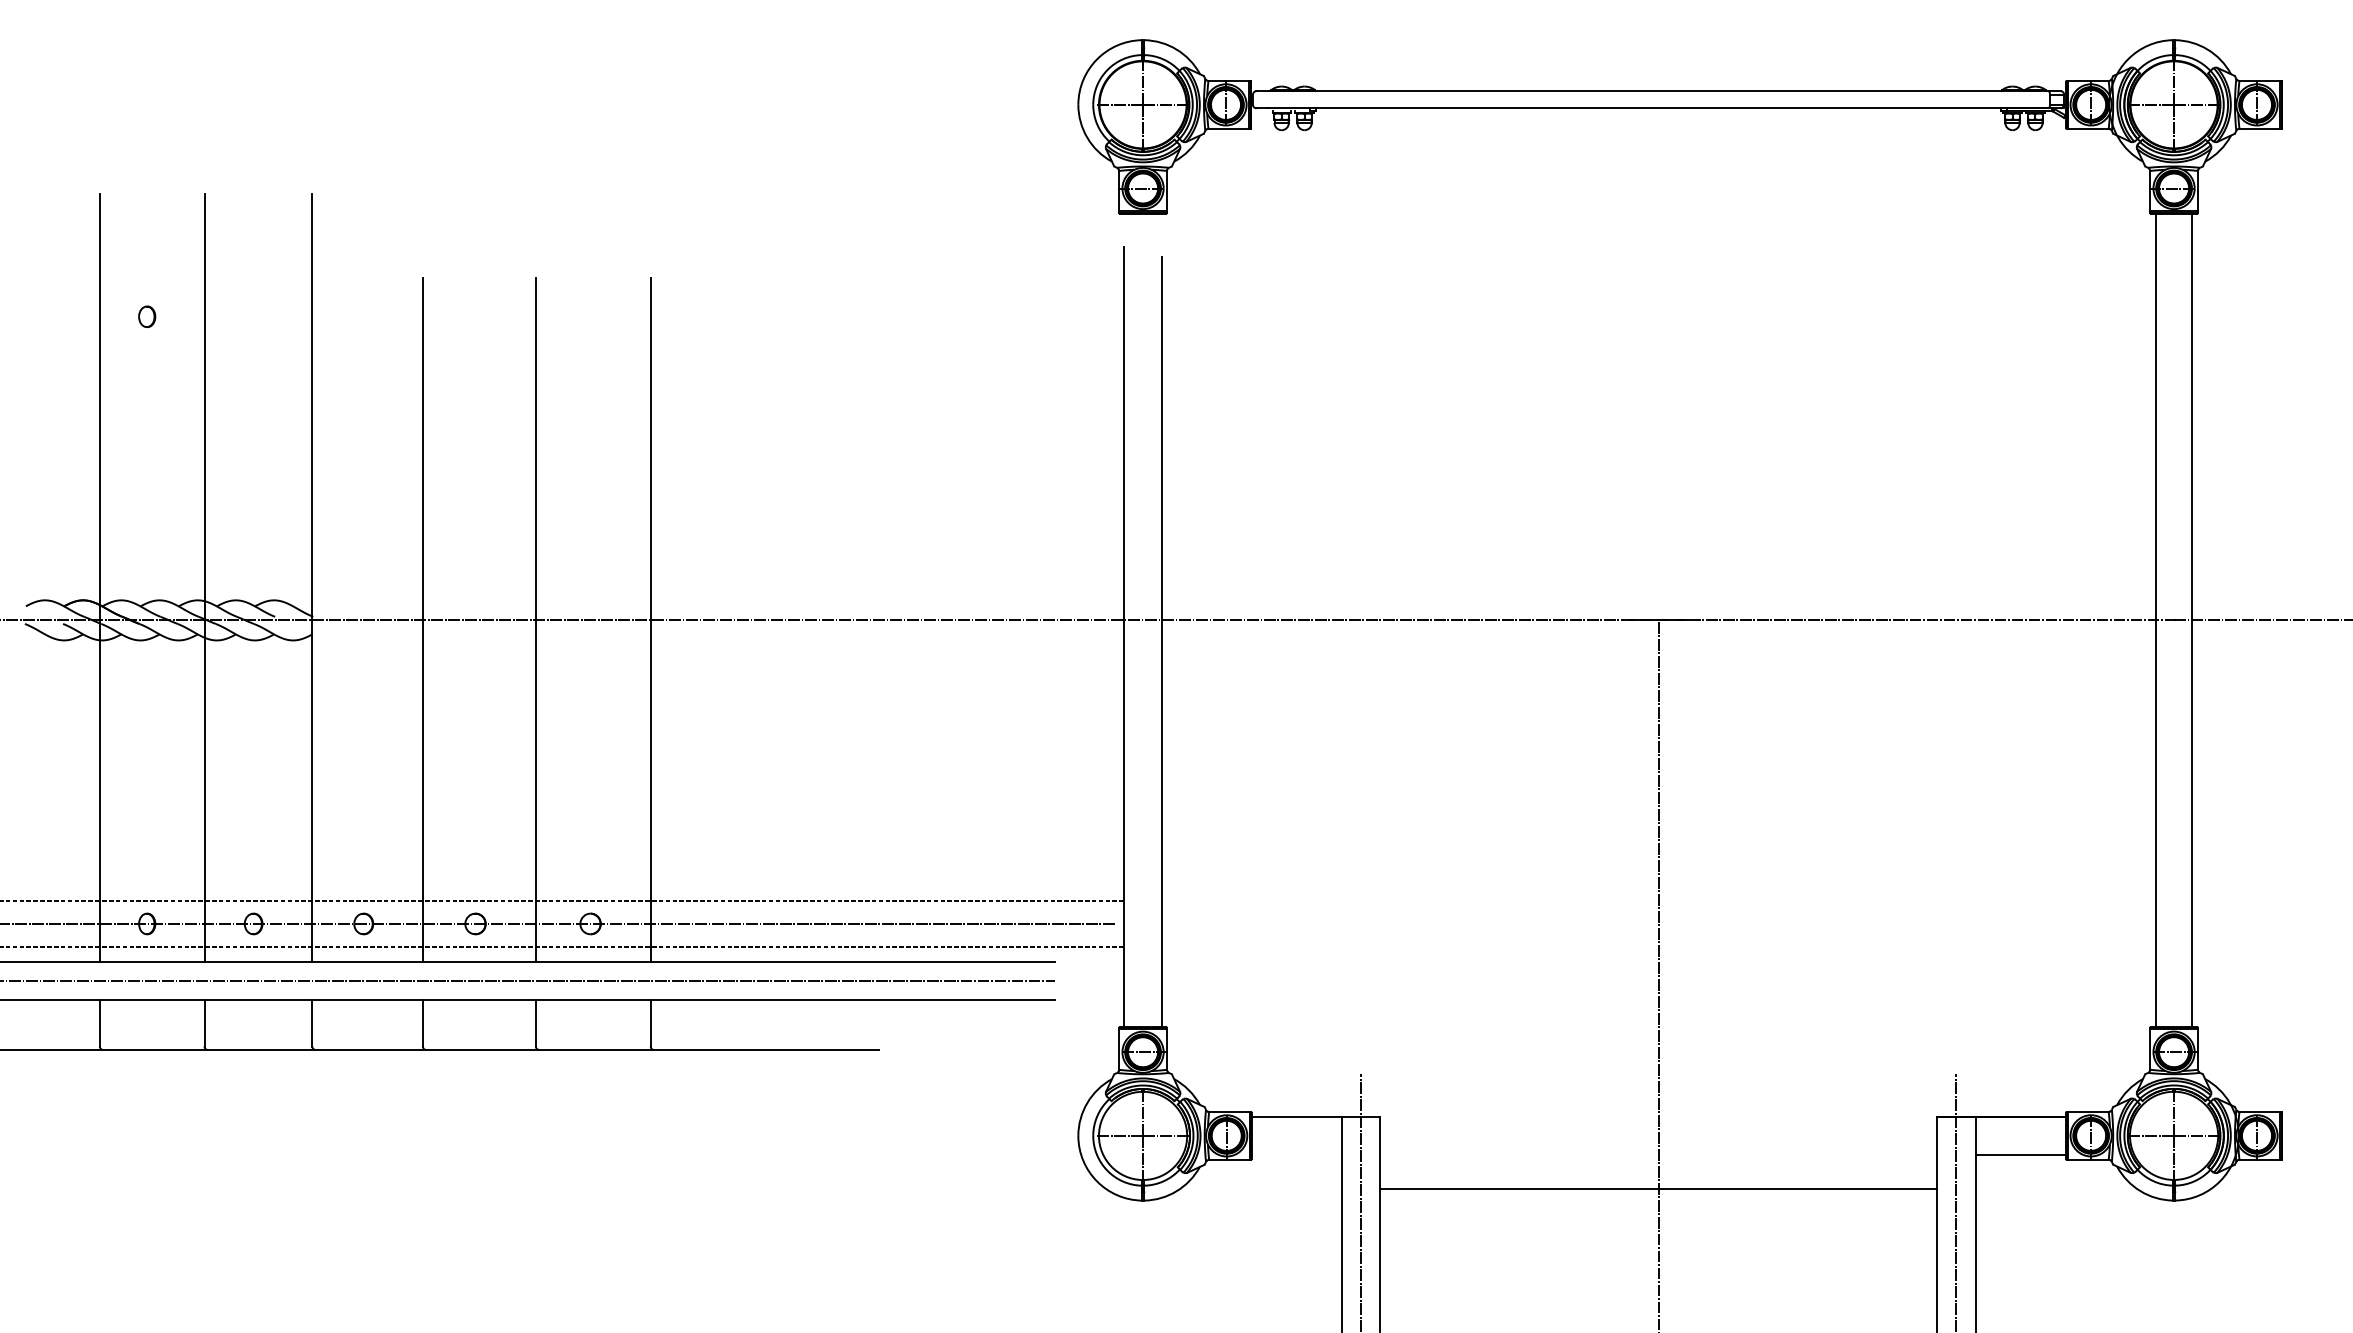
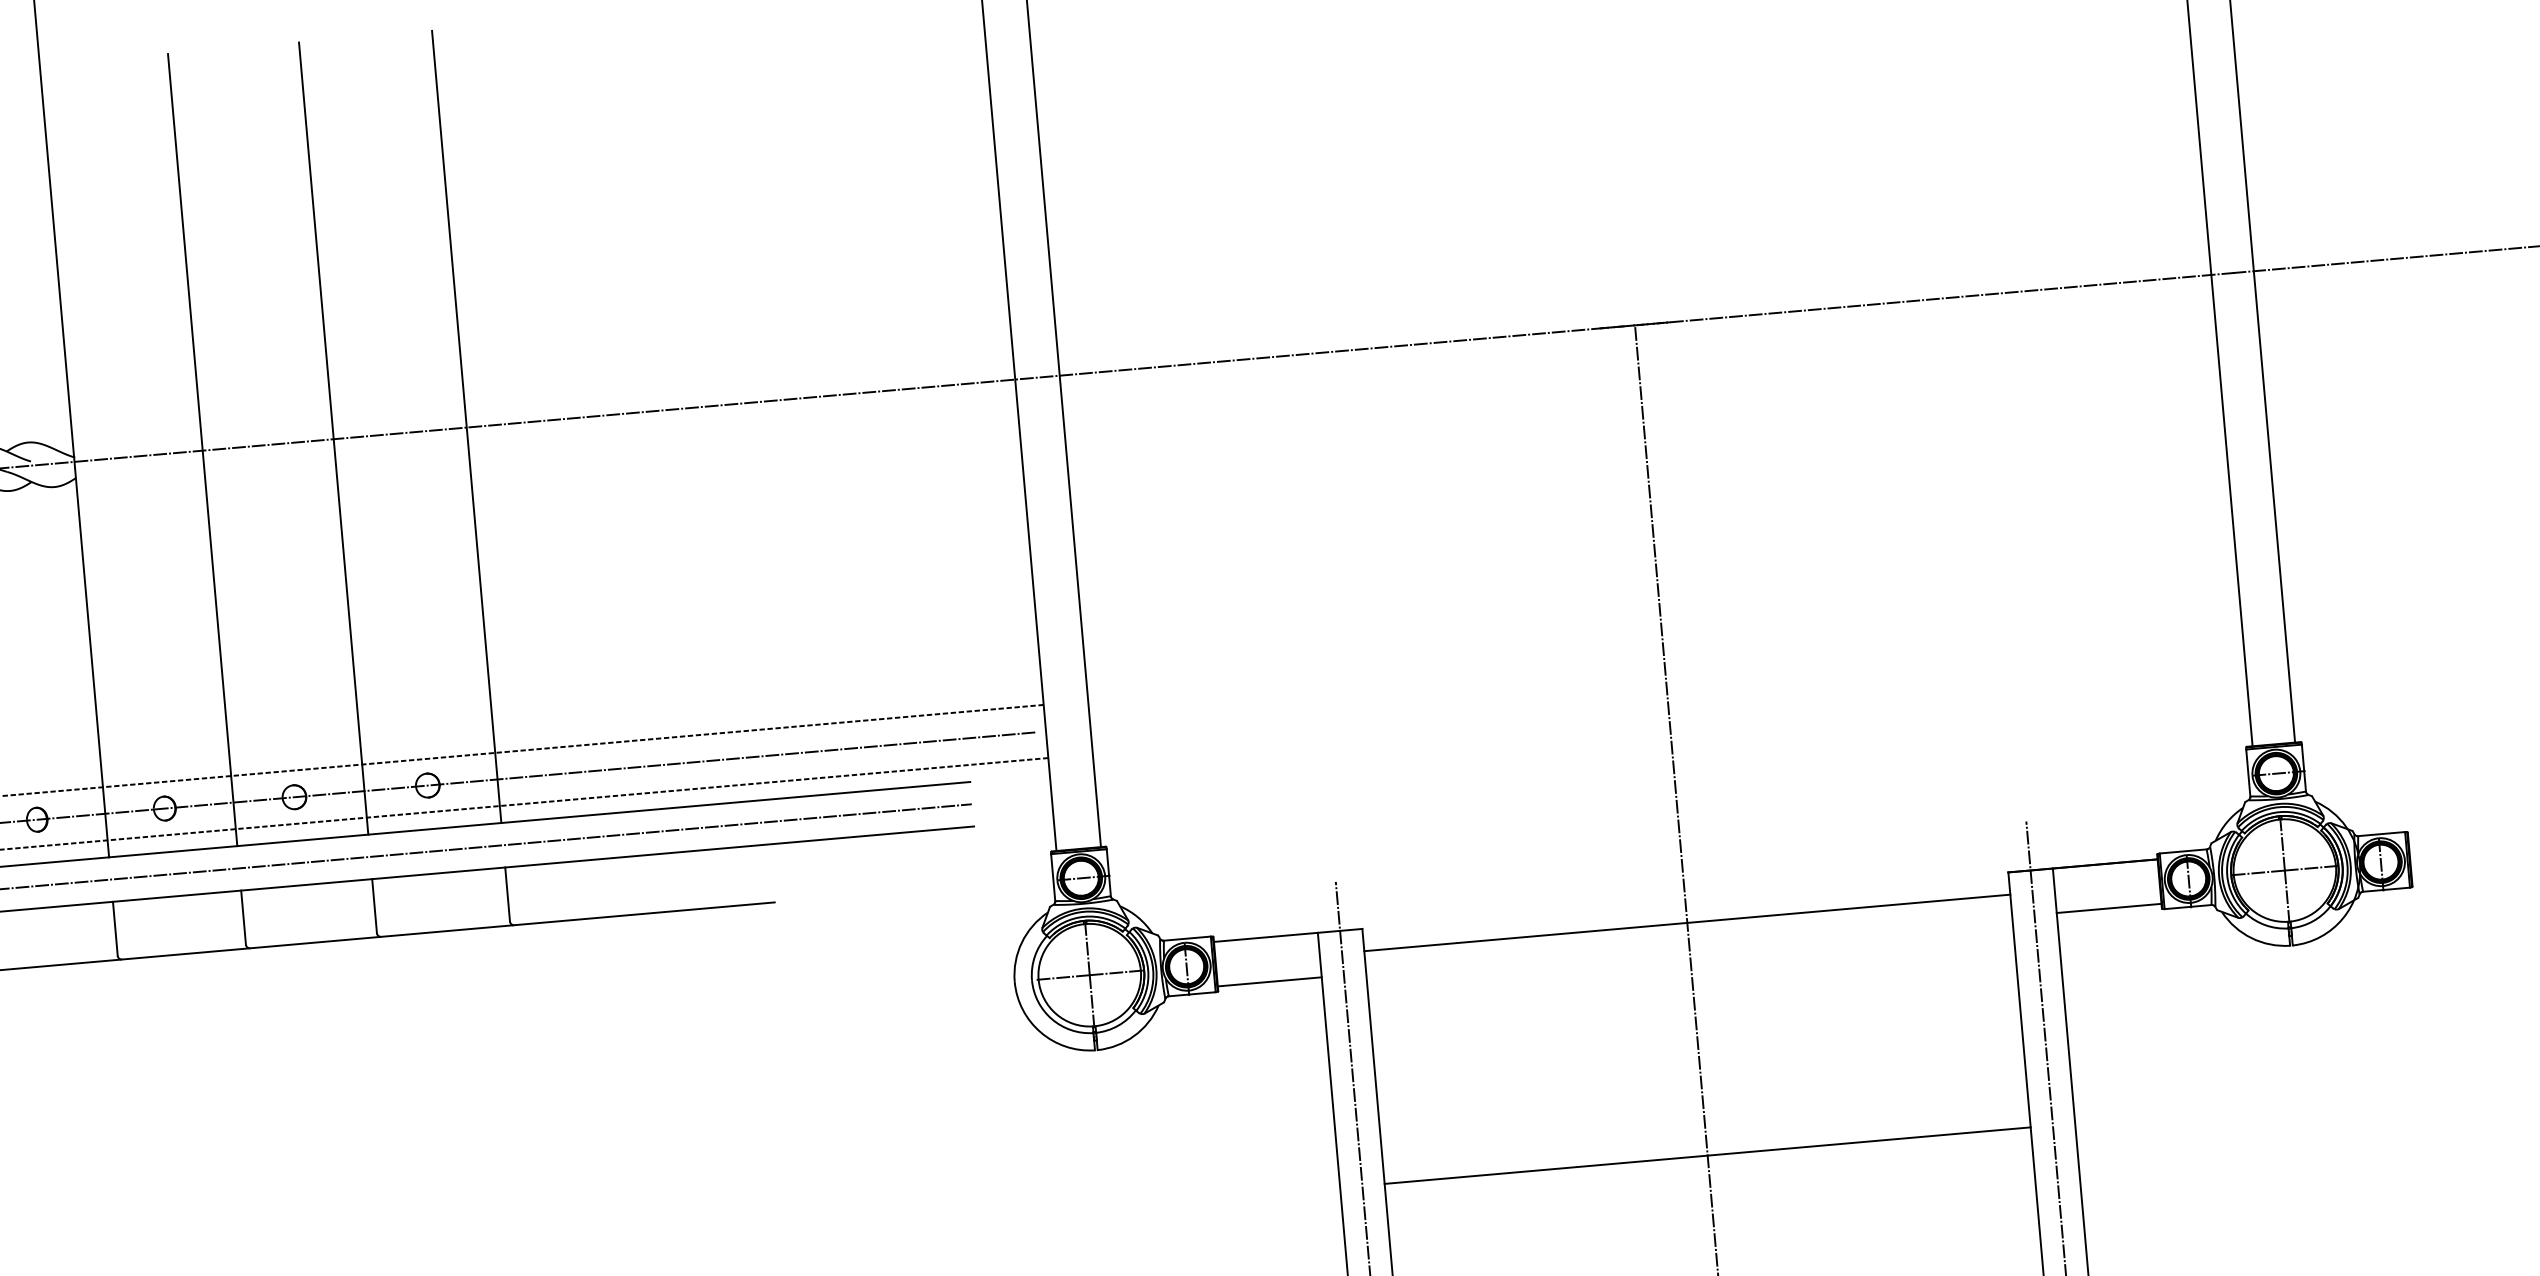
line: (1296, 1155) -> (1269, 982), added
line: (1658, 1188) -> (1687, 922), moved

